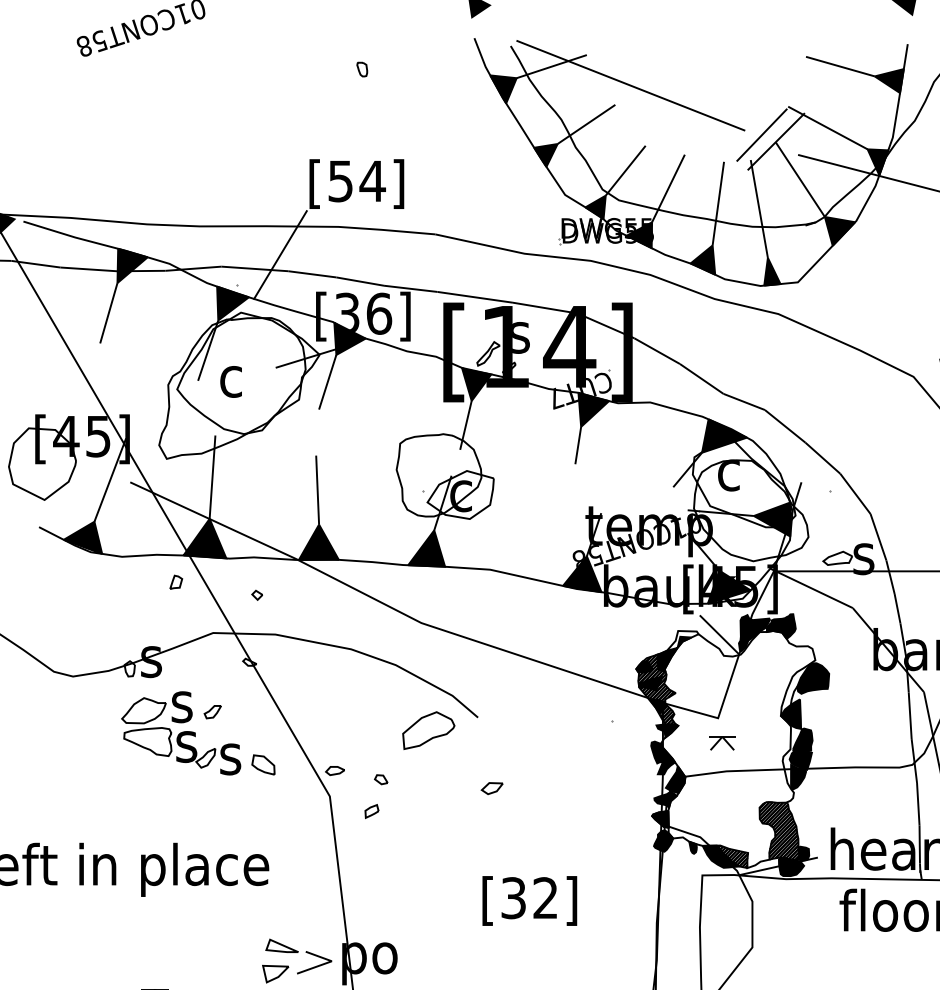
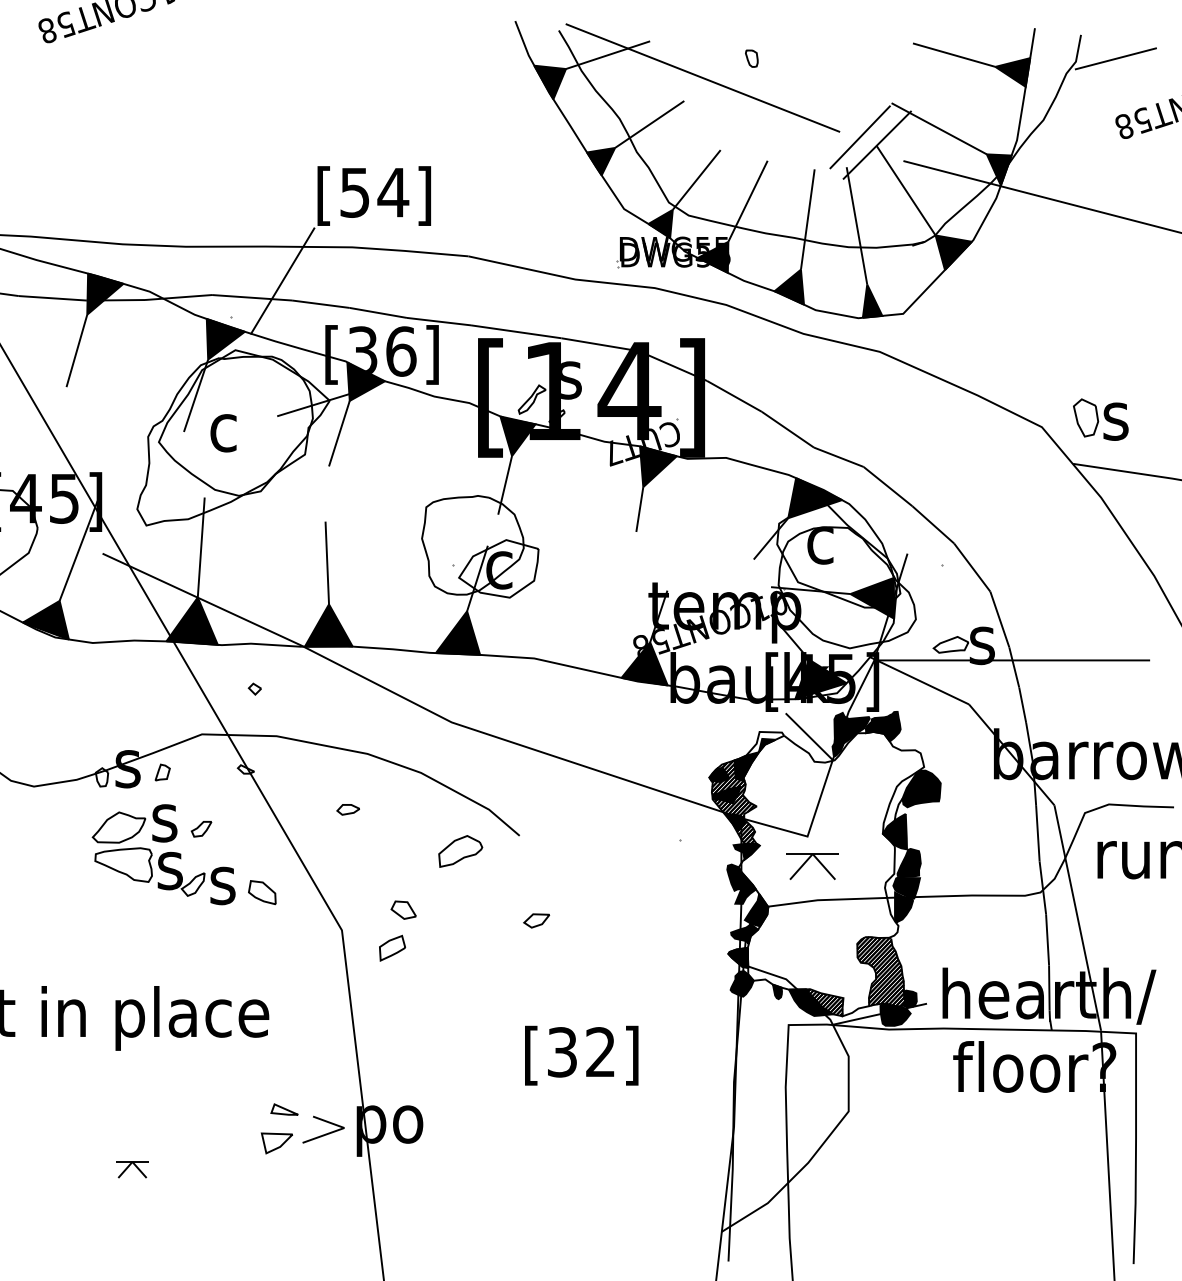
part: (362, 69) -> (751, 58), moved
part: (176, 582) -> (162, 772), moved
part: (428, 730) -> (460, 851), size x0.7
part: (722, 743) -> (812, 866), size x1.6
part: (334, 770) -> (347, 809), moved
part: (381, 779) -> (403, 910), size x1.6
part: (372, 811) -> (392, 948), size x1.6
part: (281, 945) -> (284, 1109), size x0.7

